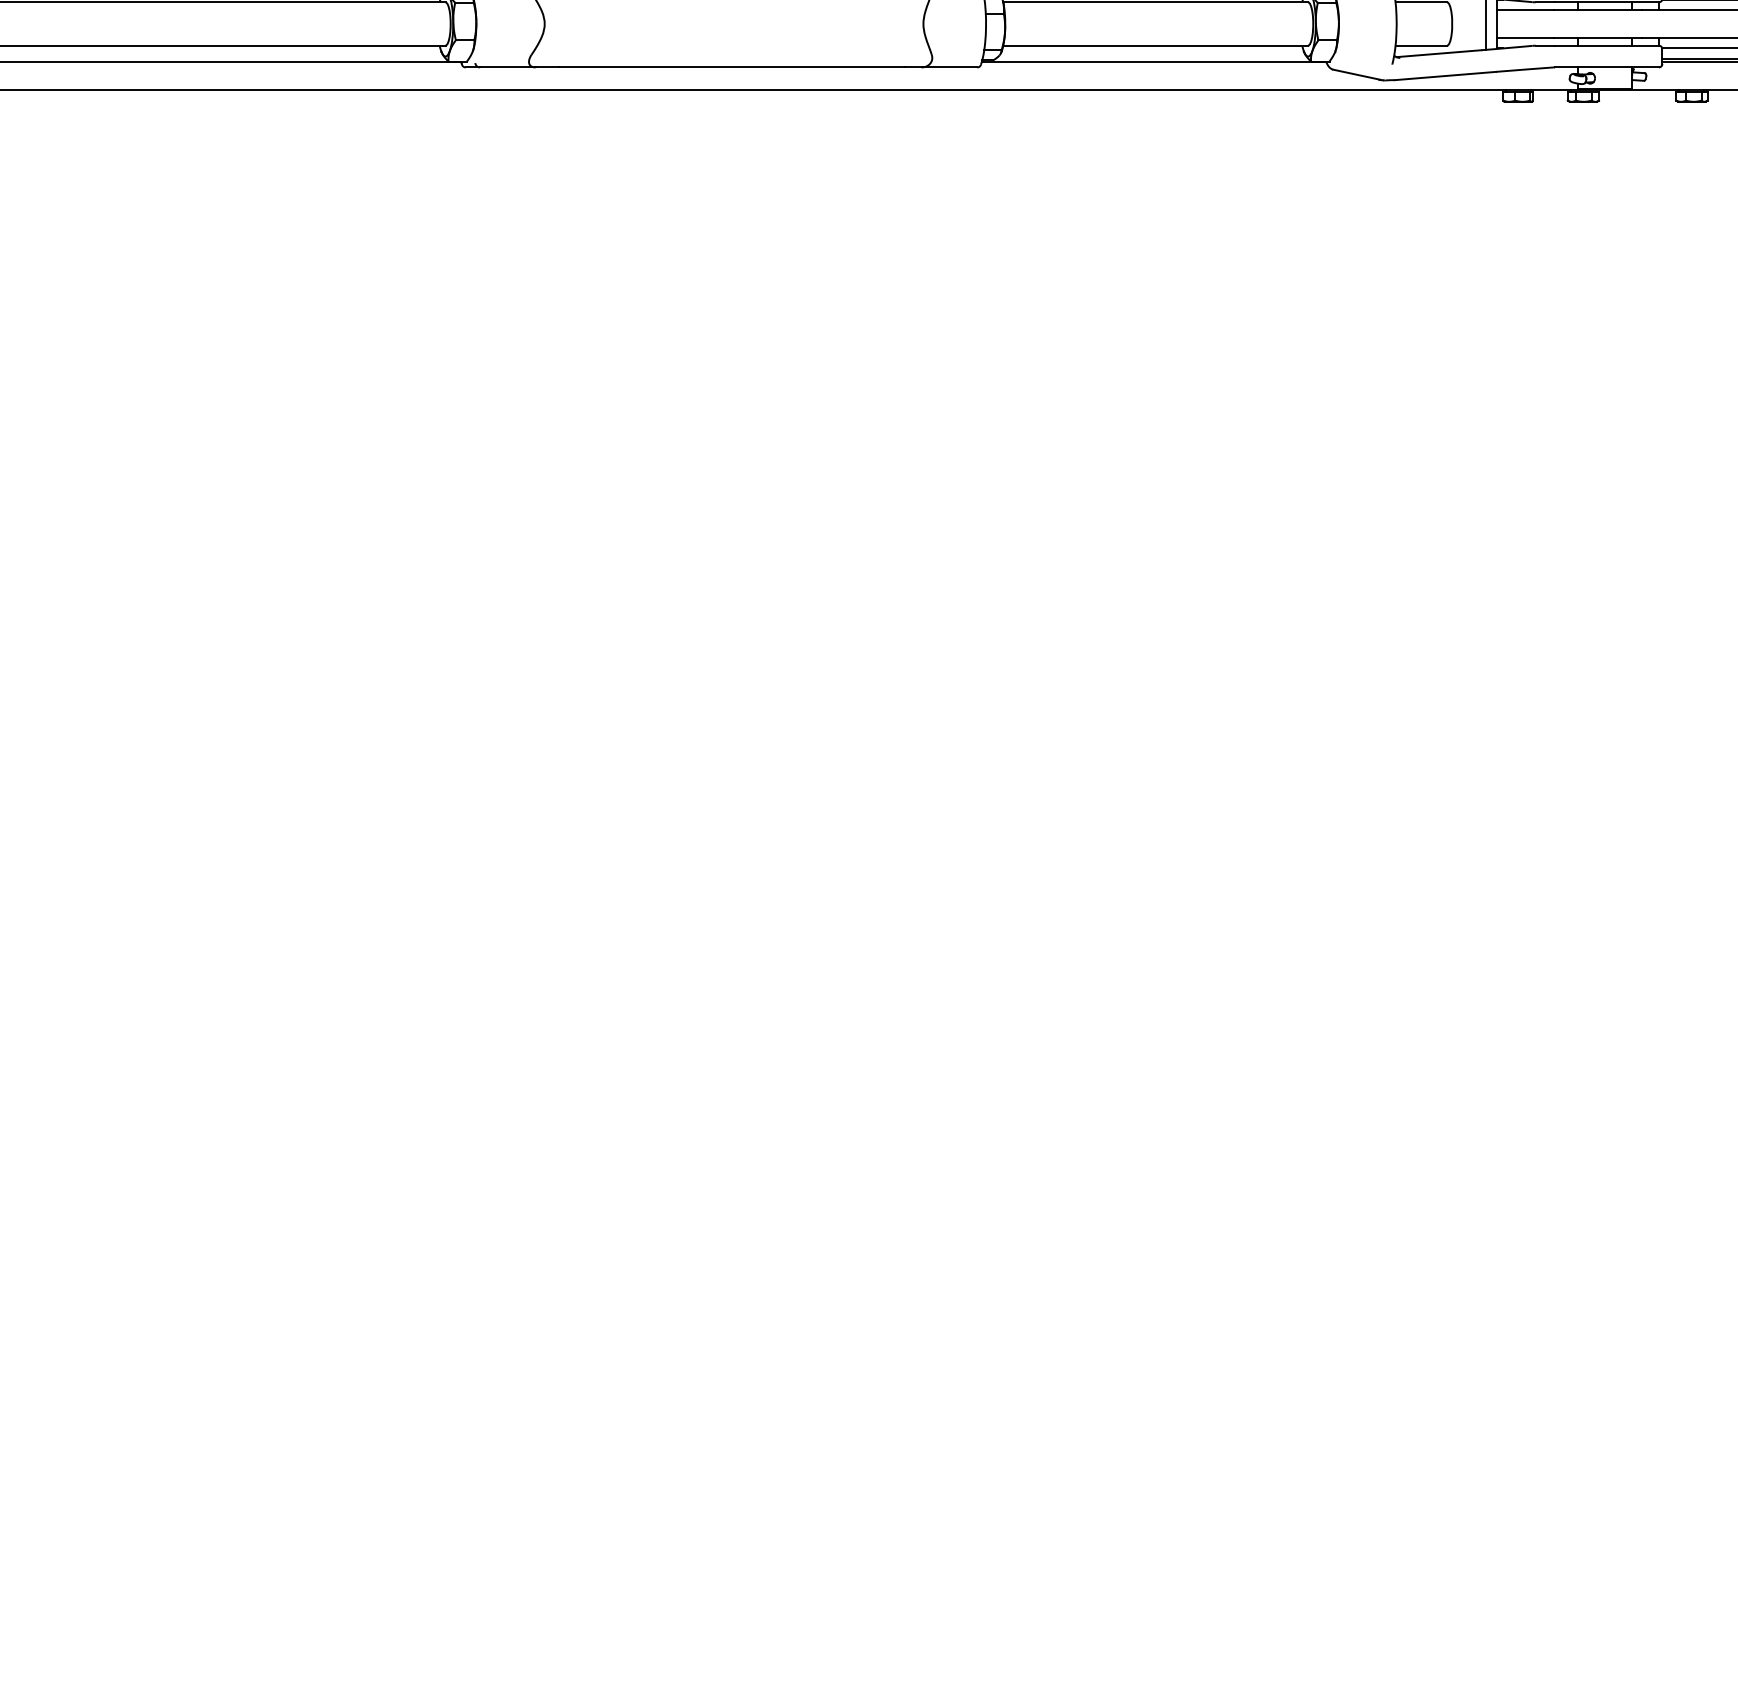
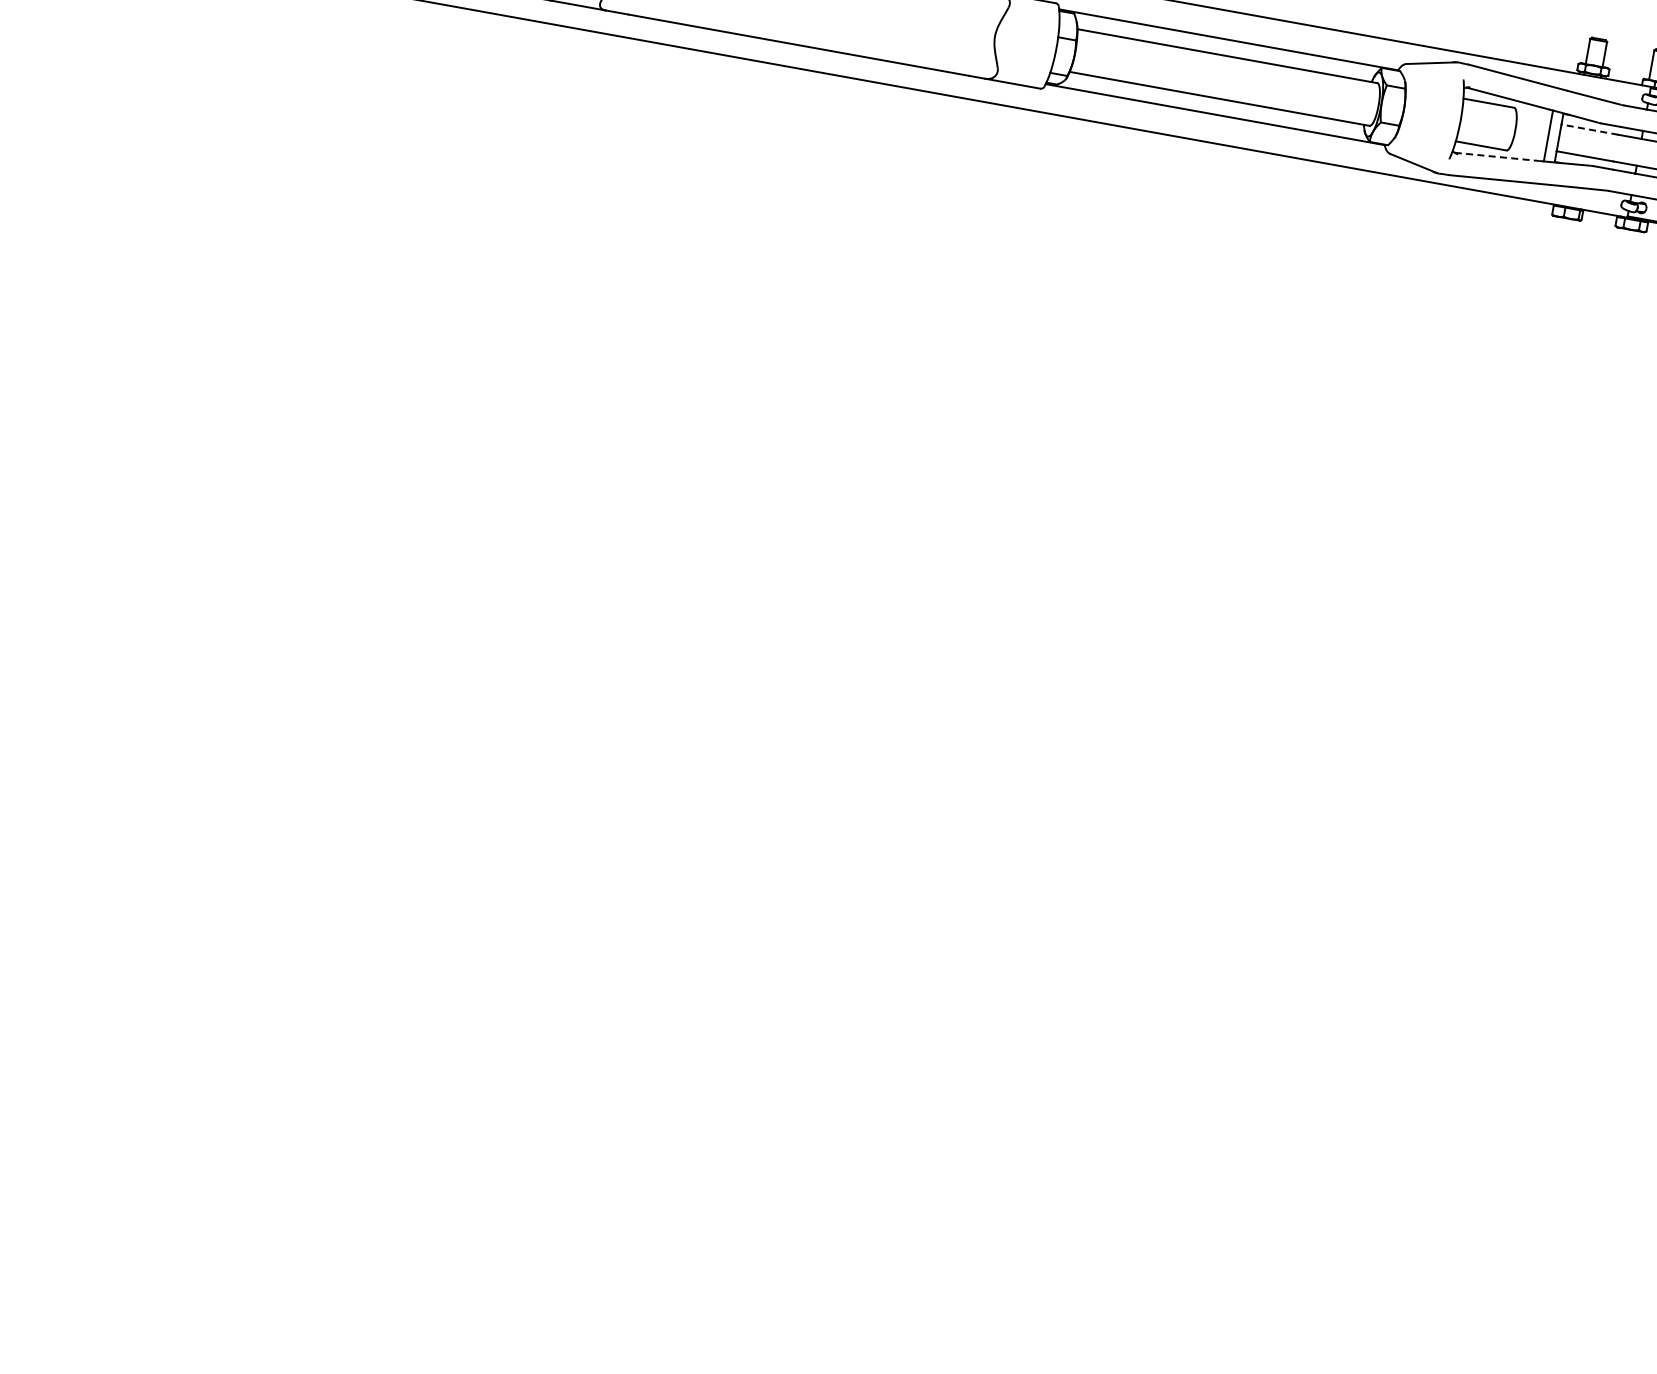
line: (1525, 10) -> (1589, 129), solid -> dashed
line: (1438, 53) -> (1496, 156), solid -> dashed

